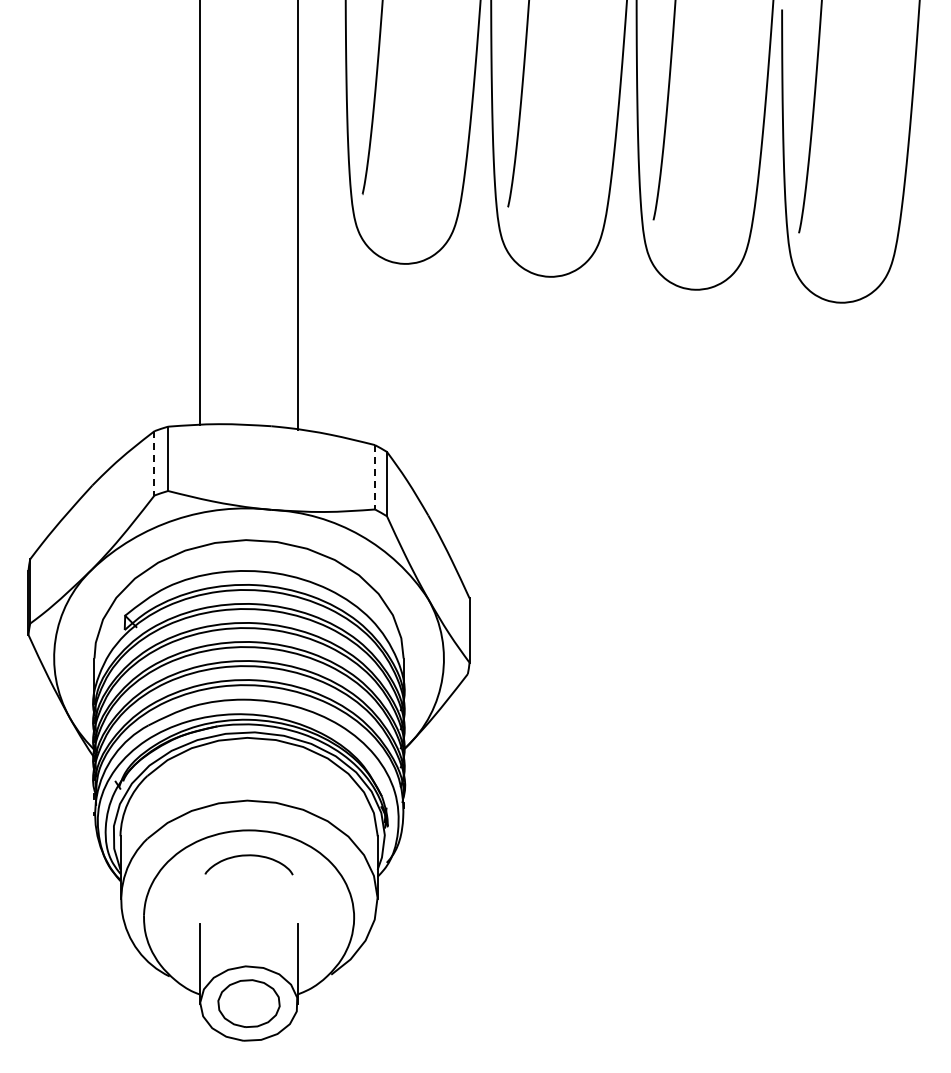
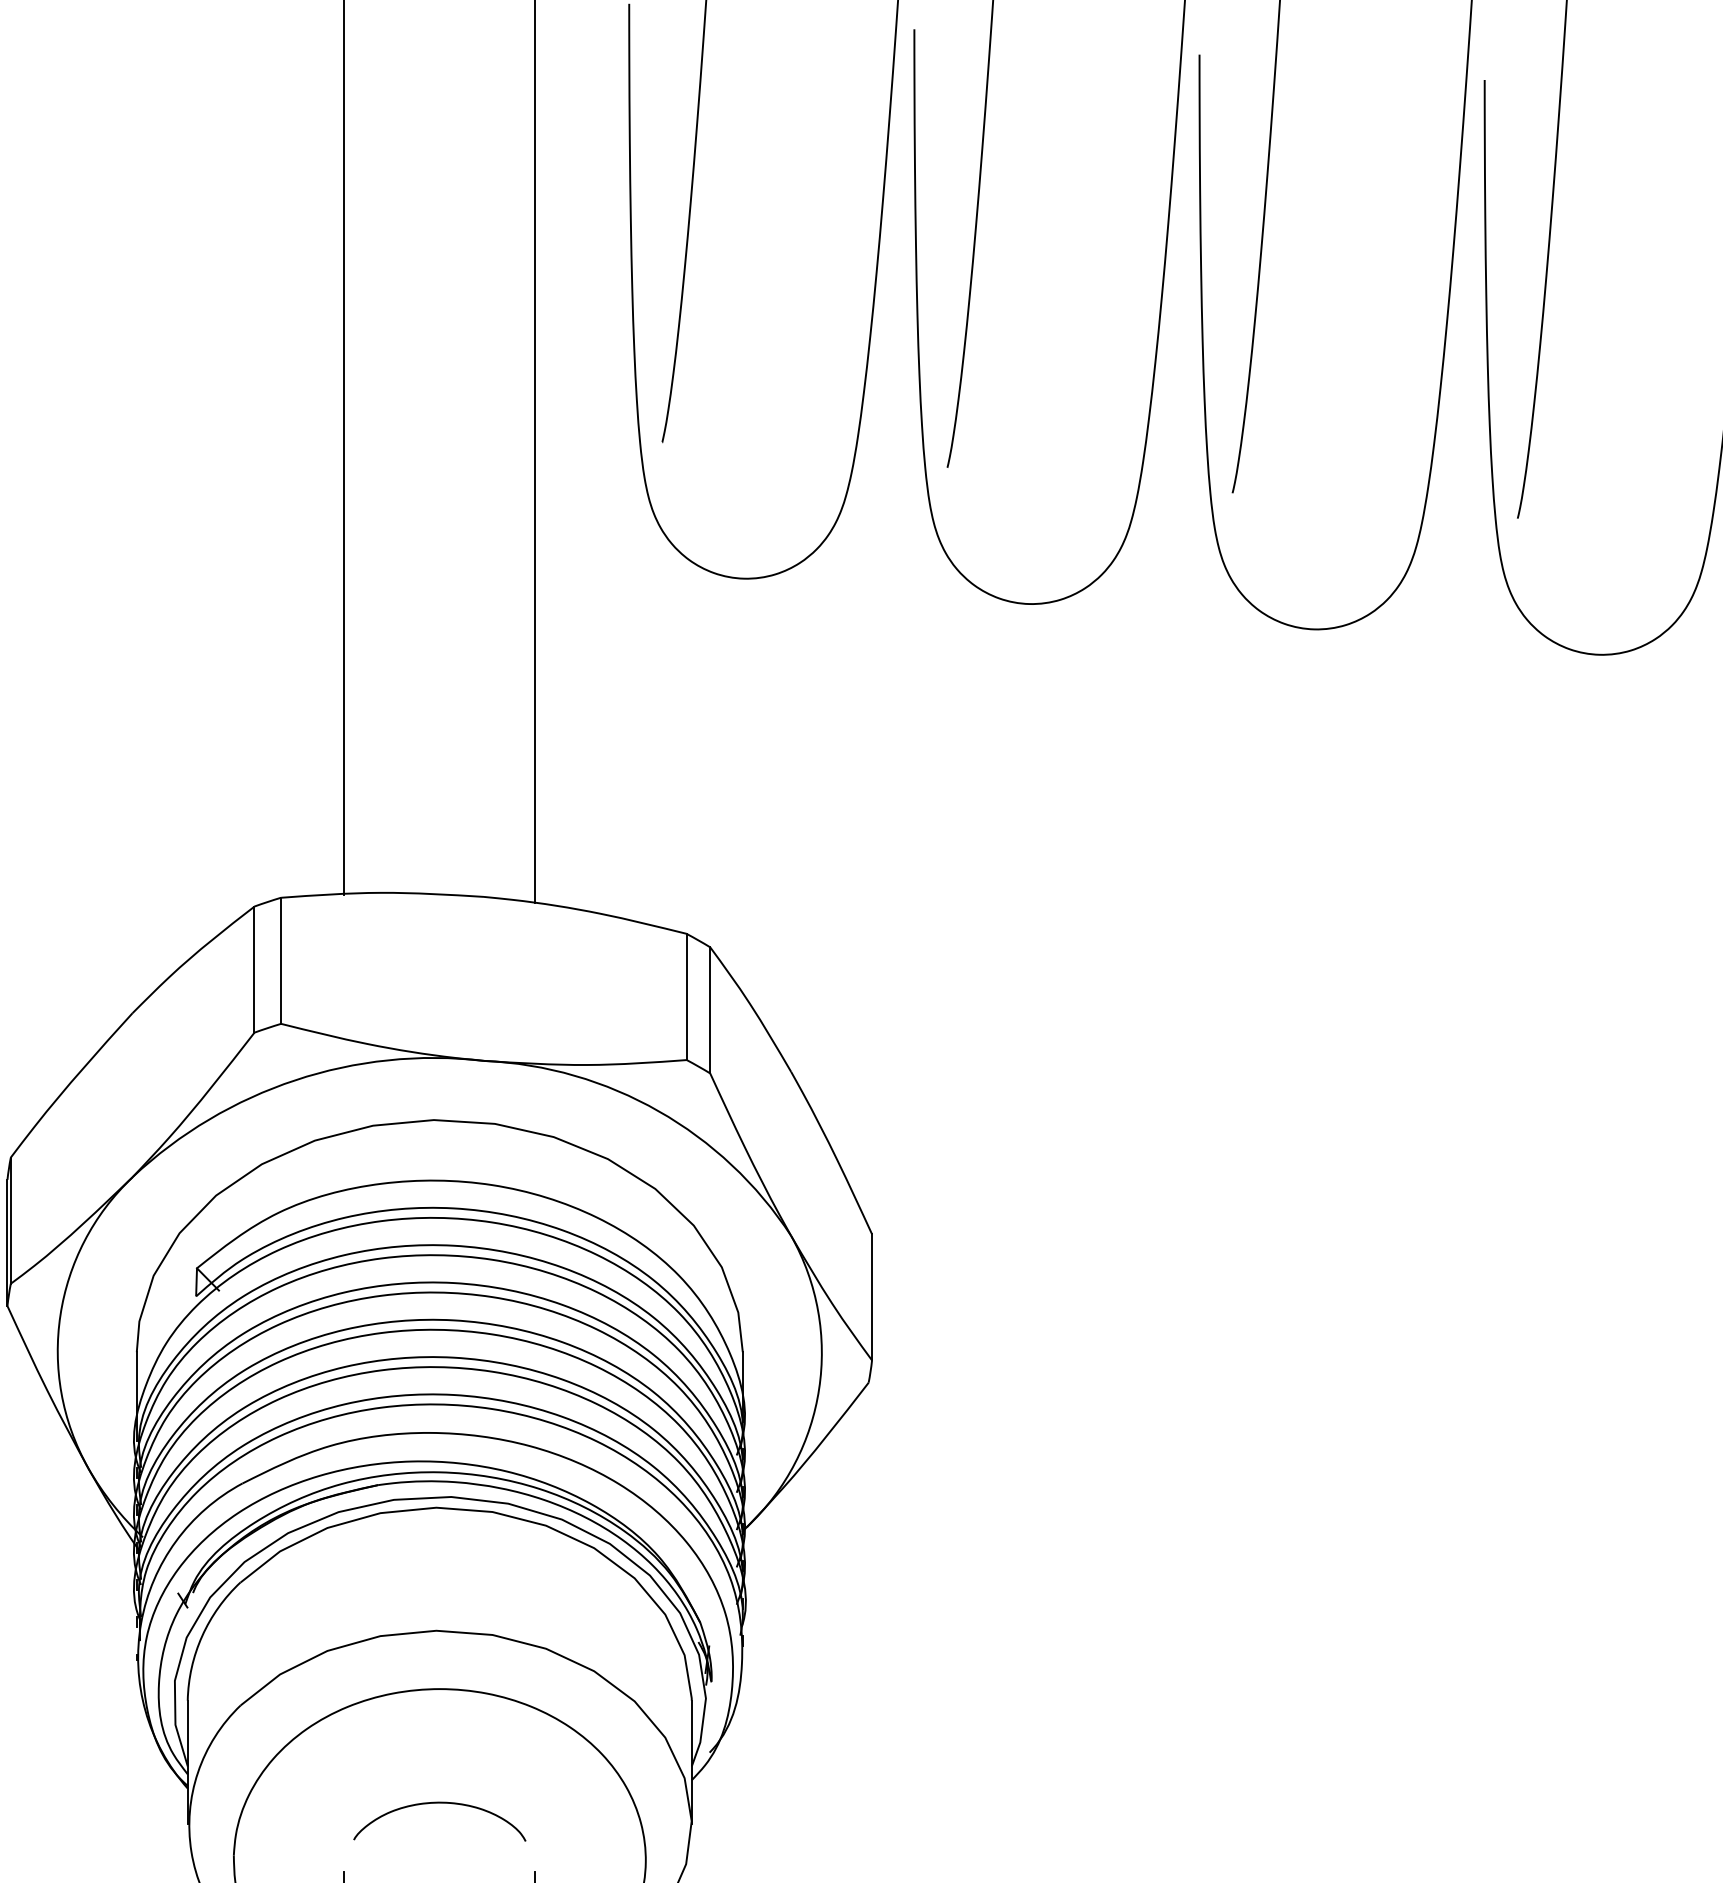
line: (154, 463) -> (254, 969), dashed -> solid
line: (375, 477) -> (687, 997), dashed -> solid
curve: (248, 856) -> (438, 1804), moved

